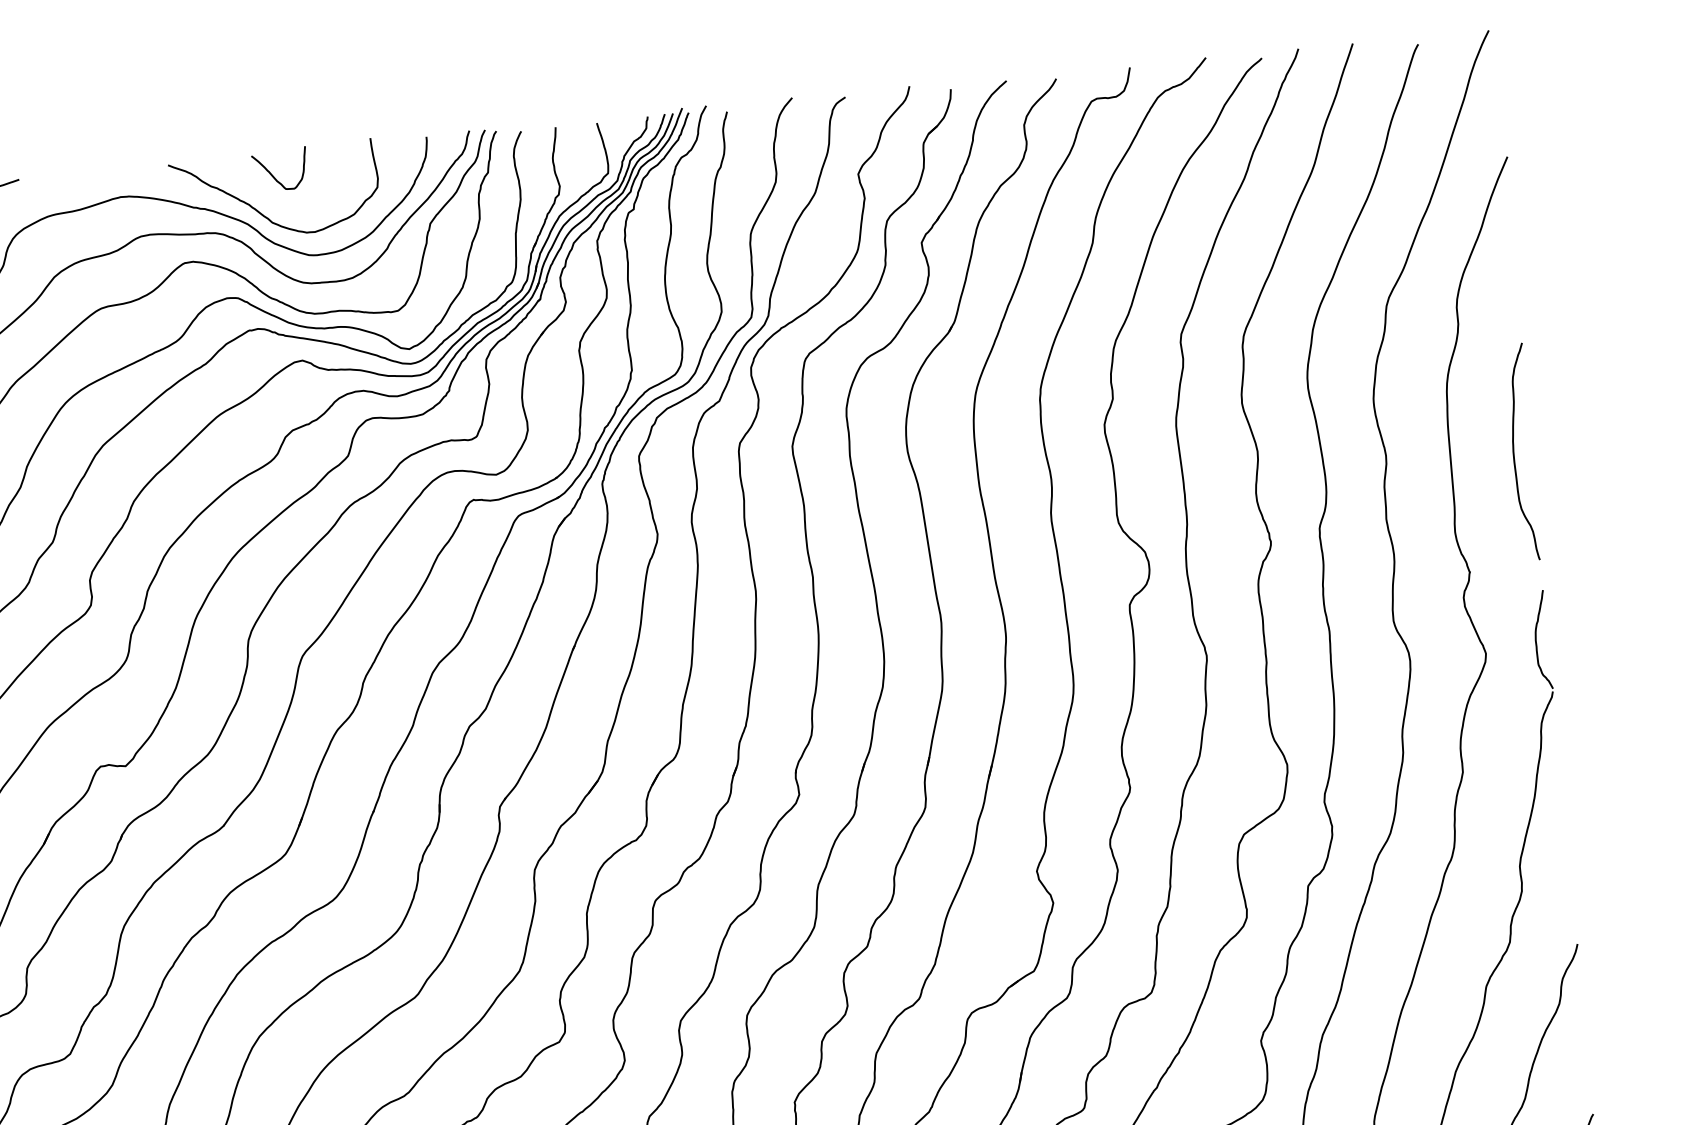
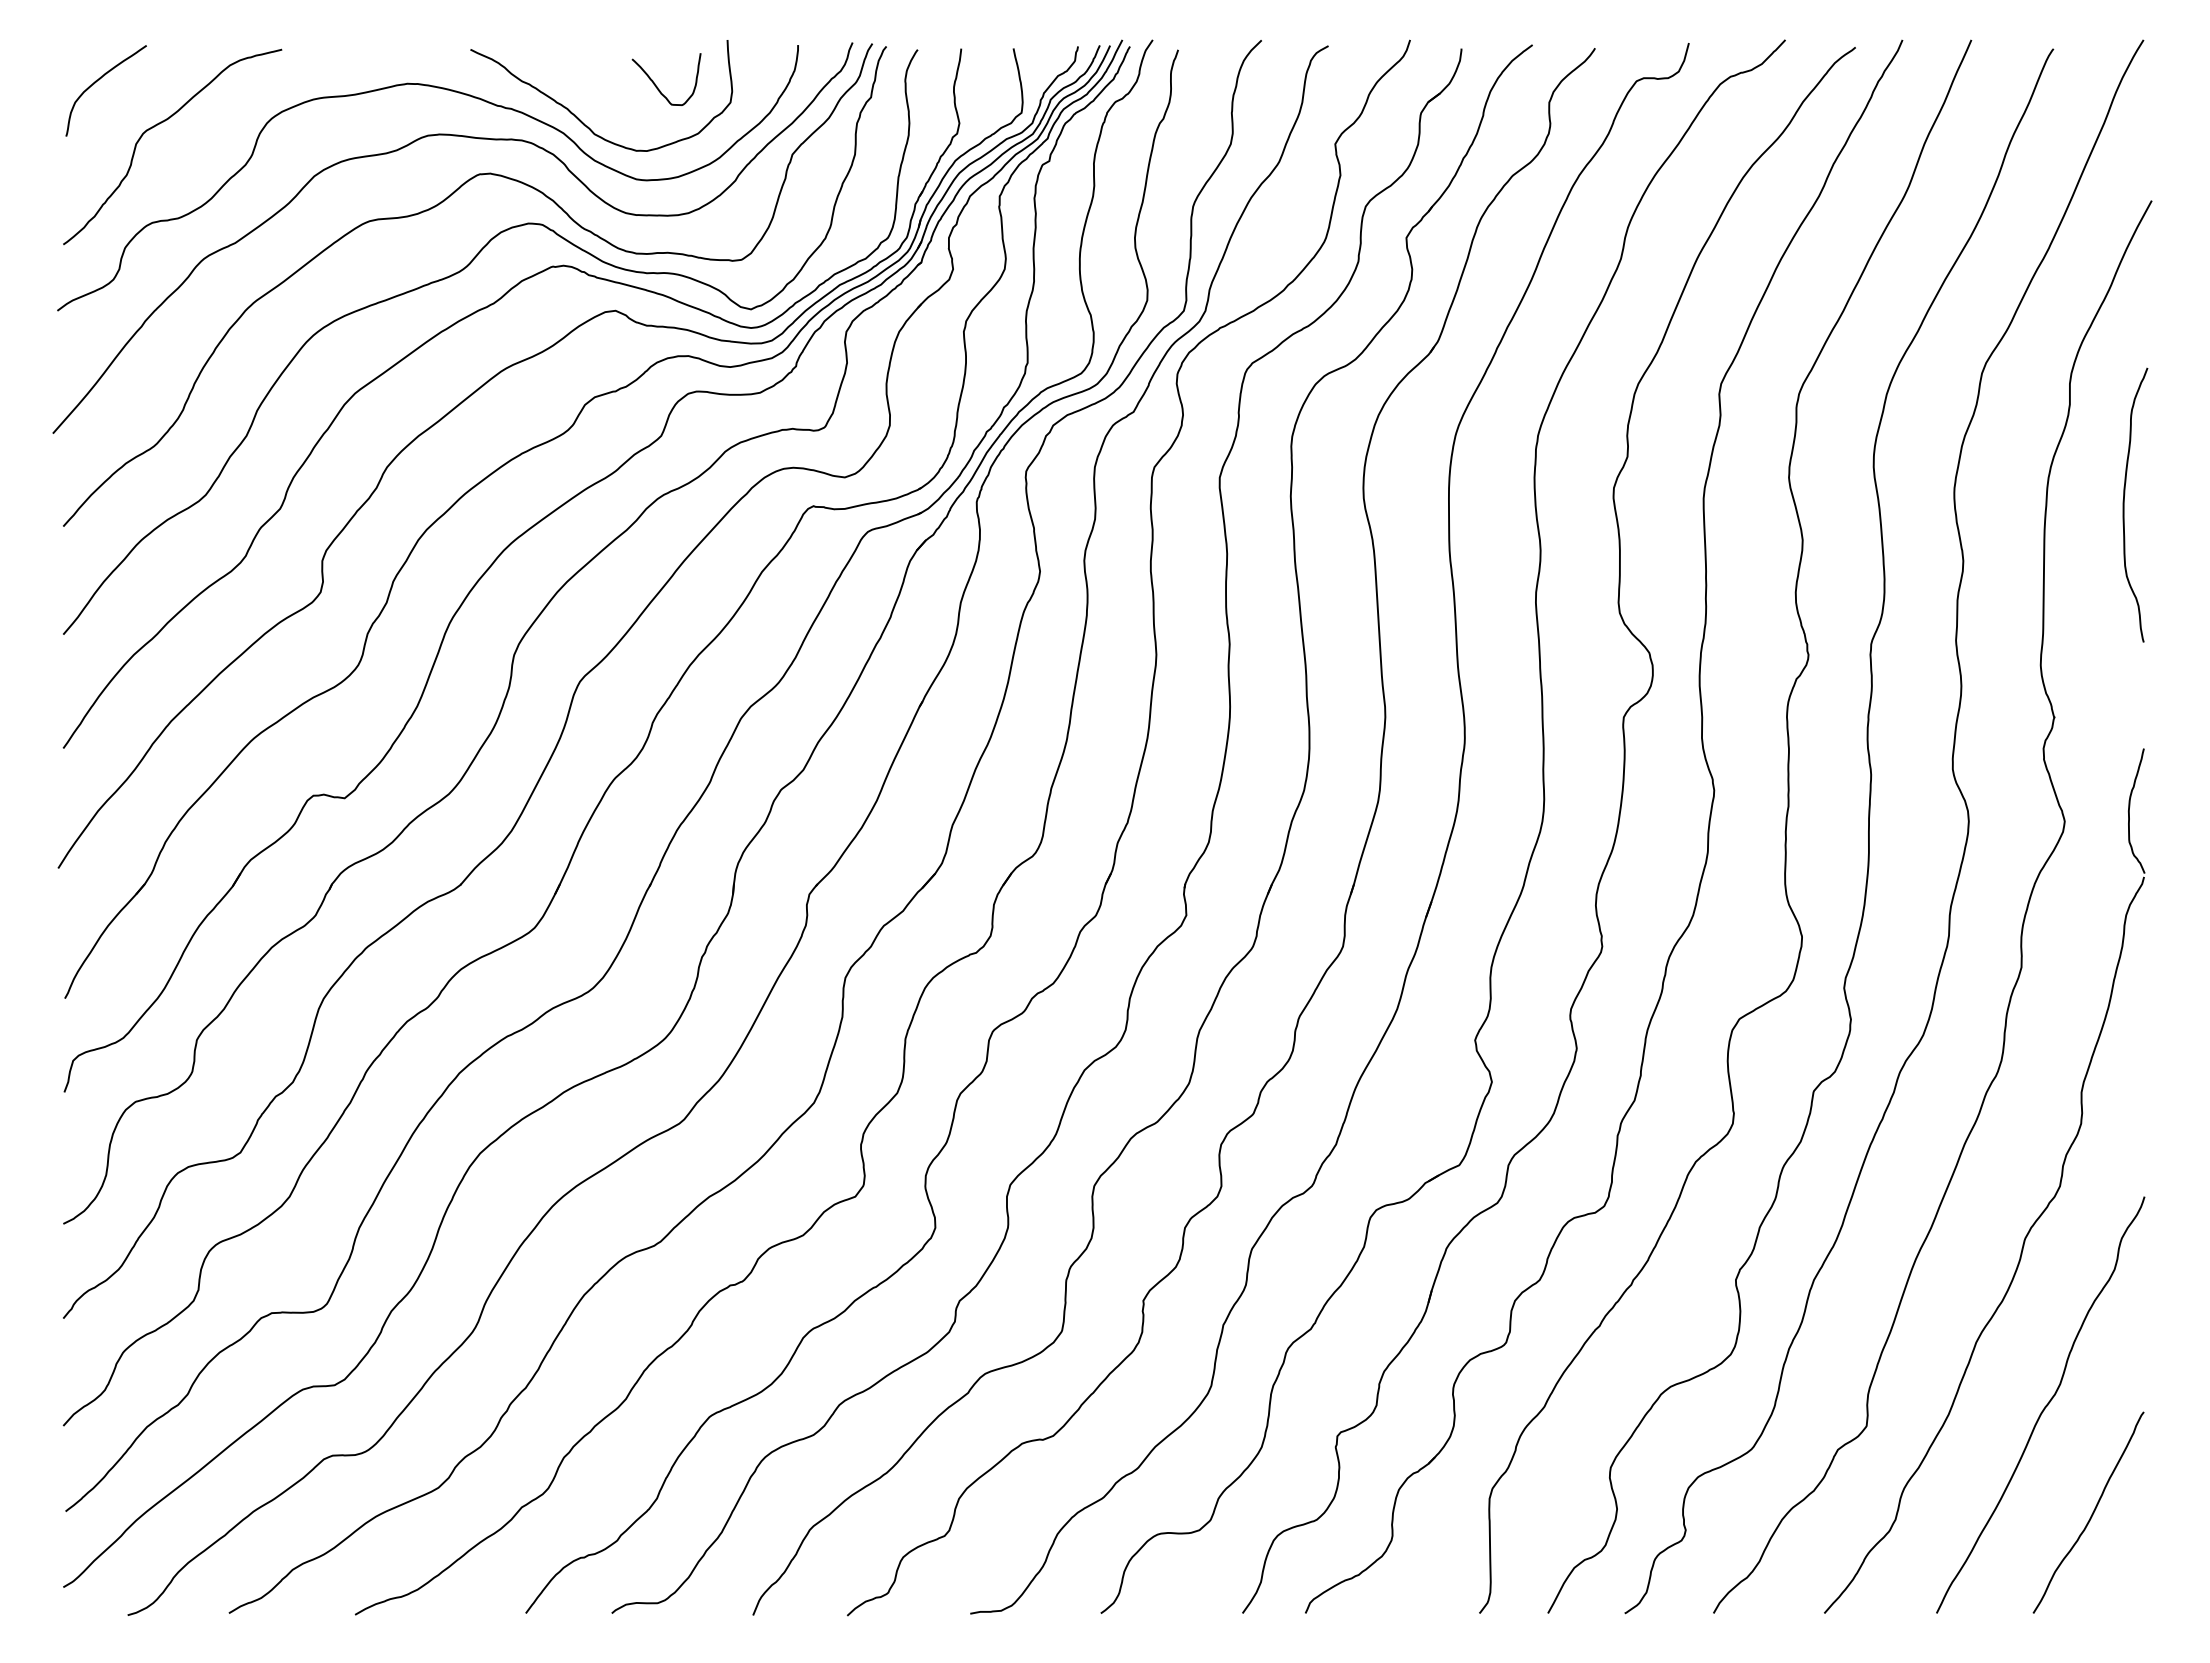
curve: (274, 176) -> (658, 87), moved
curve: (1514, 452) -> (2124, 504), moved

